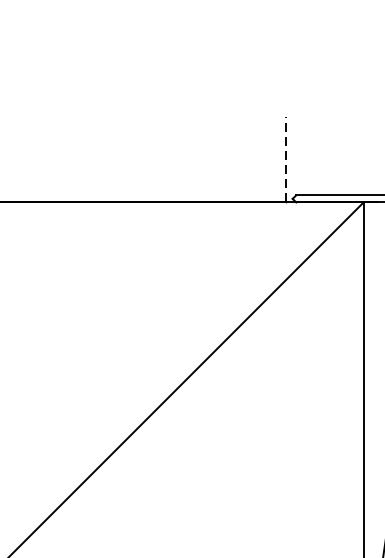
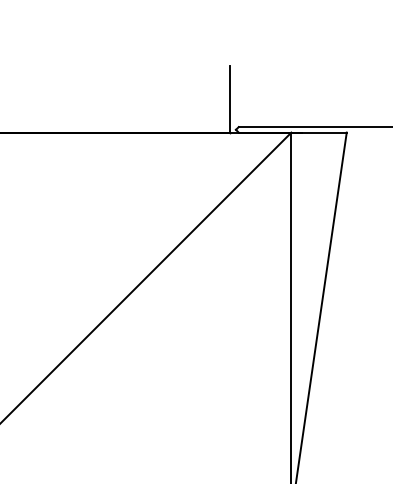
line: (285, 158) -> (230, 98), dashed -> solid

